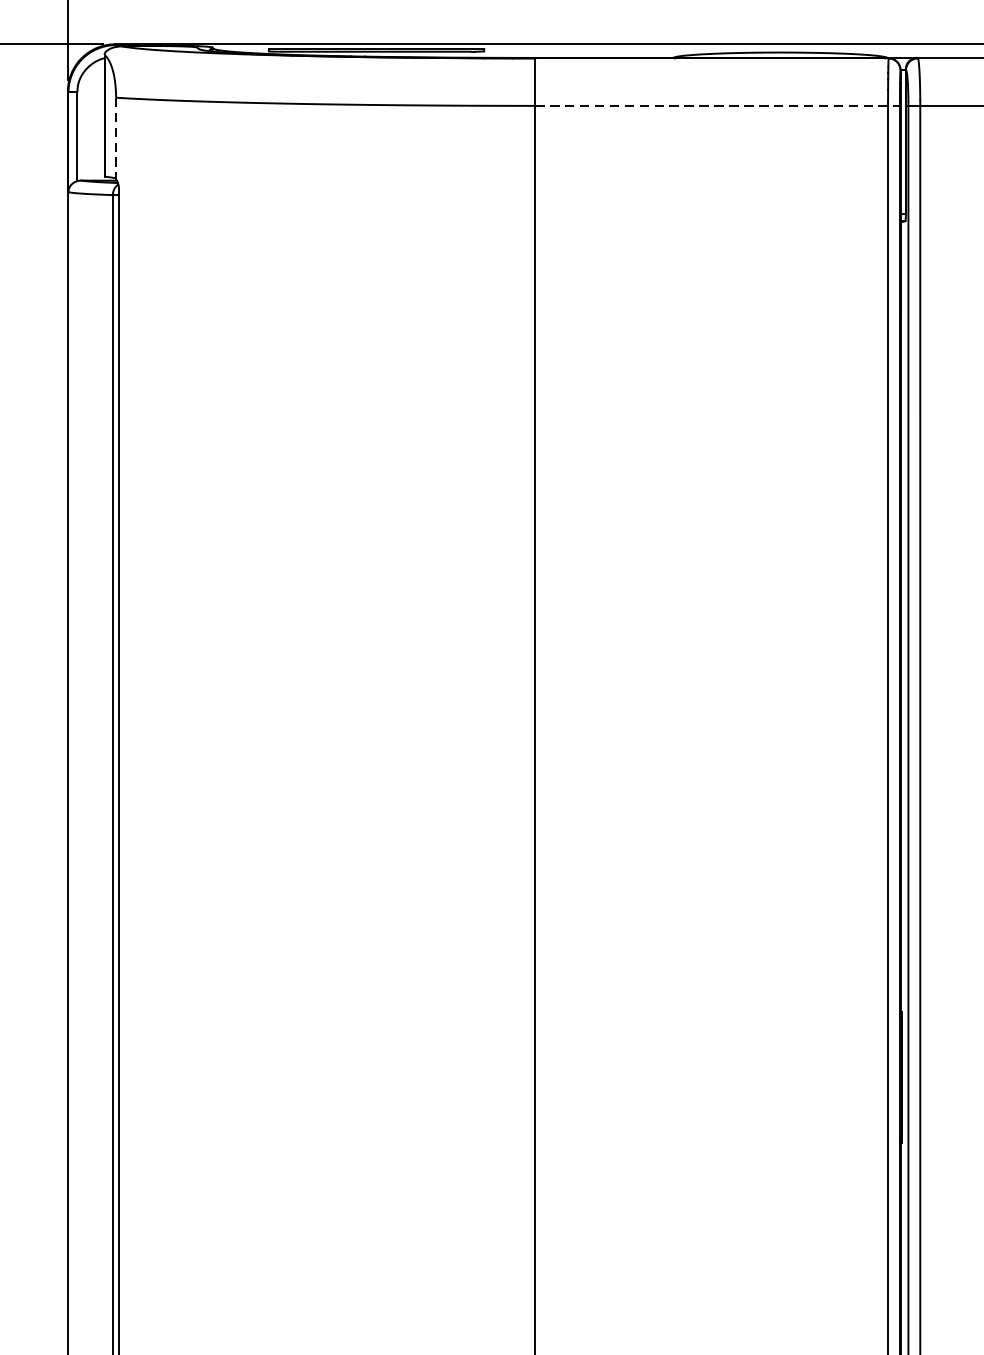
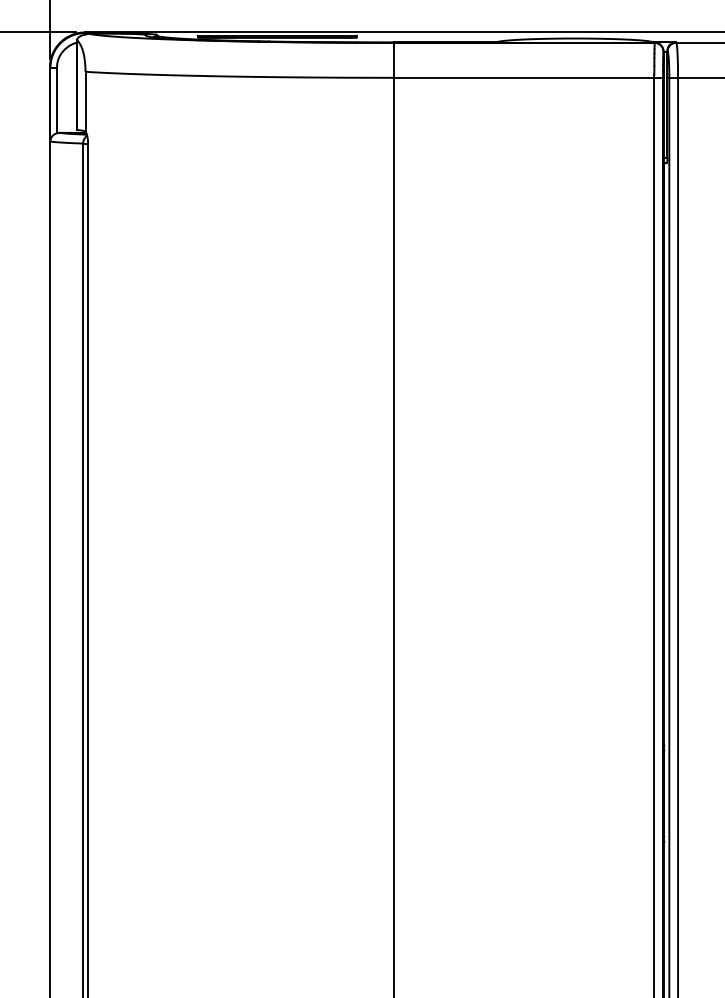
line: (718, 105) -> (529, 77), dashed -> solid
line: (116, 139) -> (85, 102), dashed -> solid

